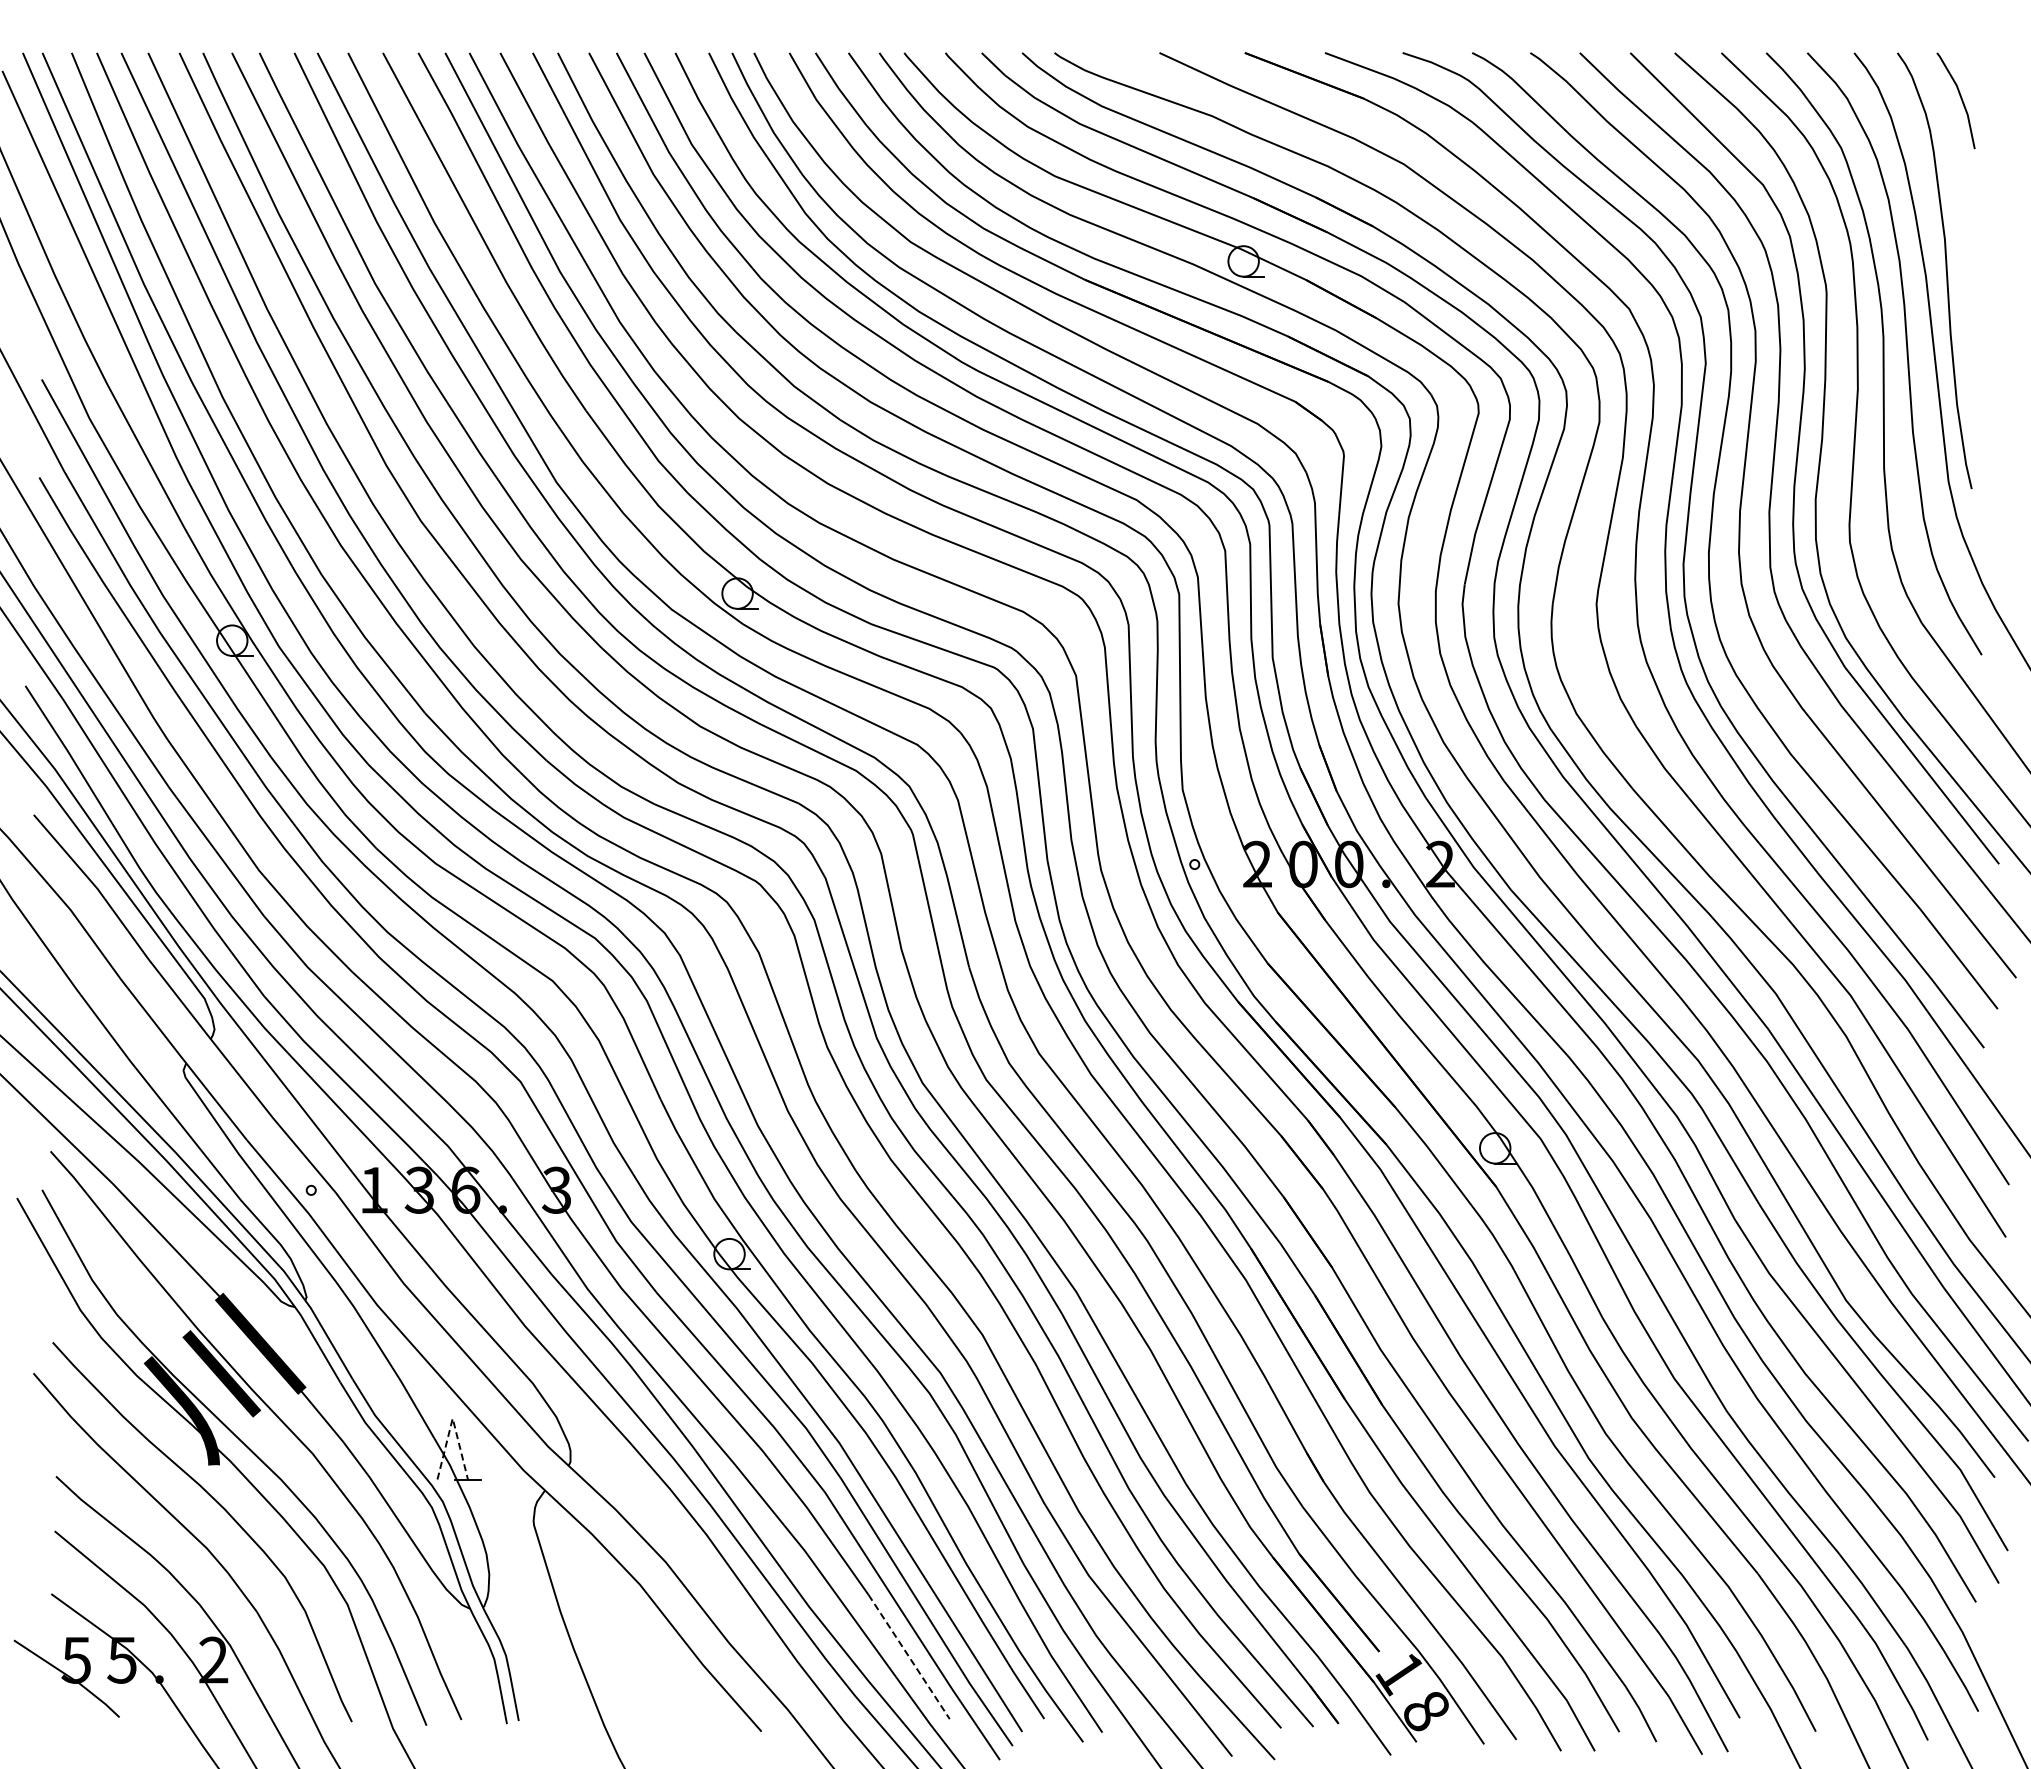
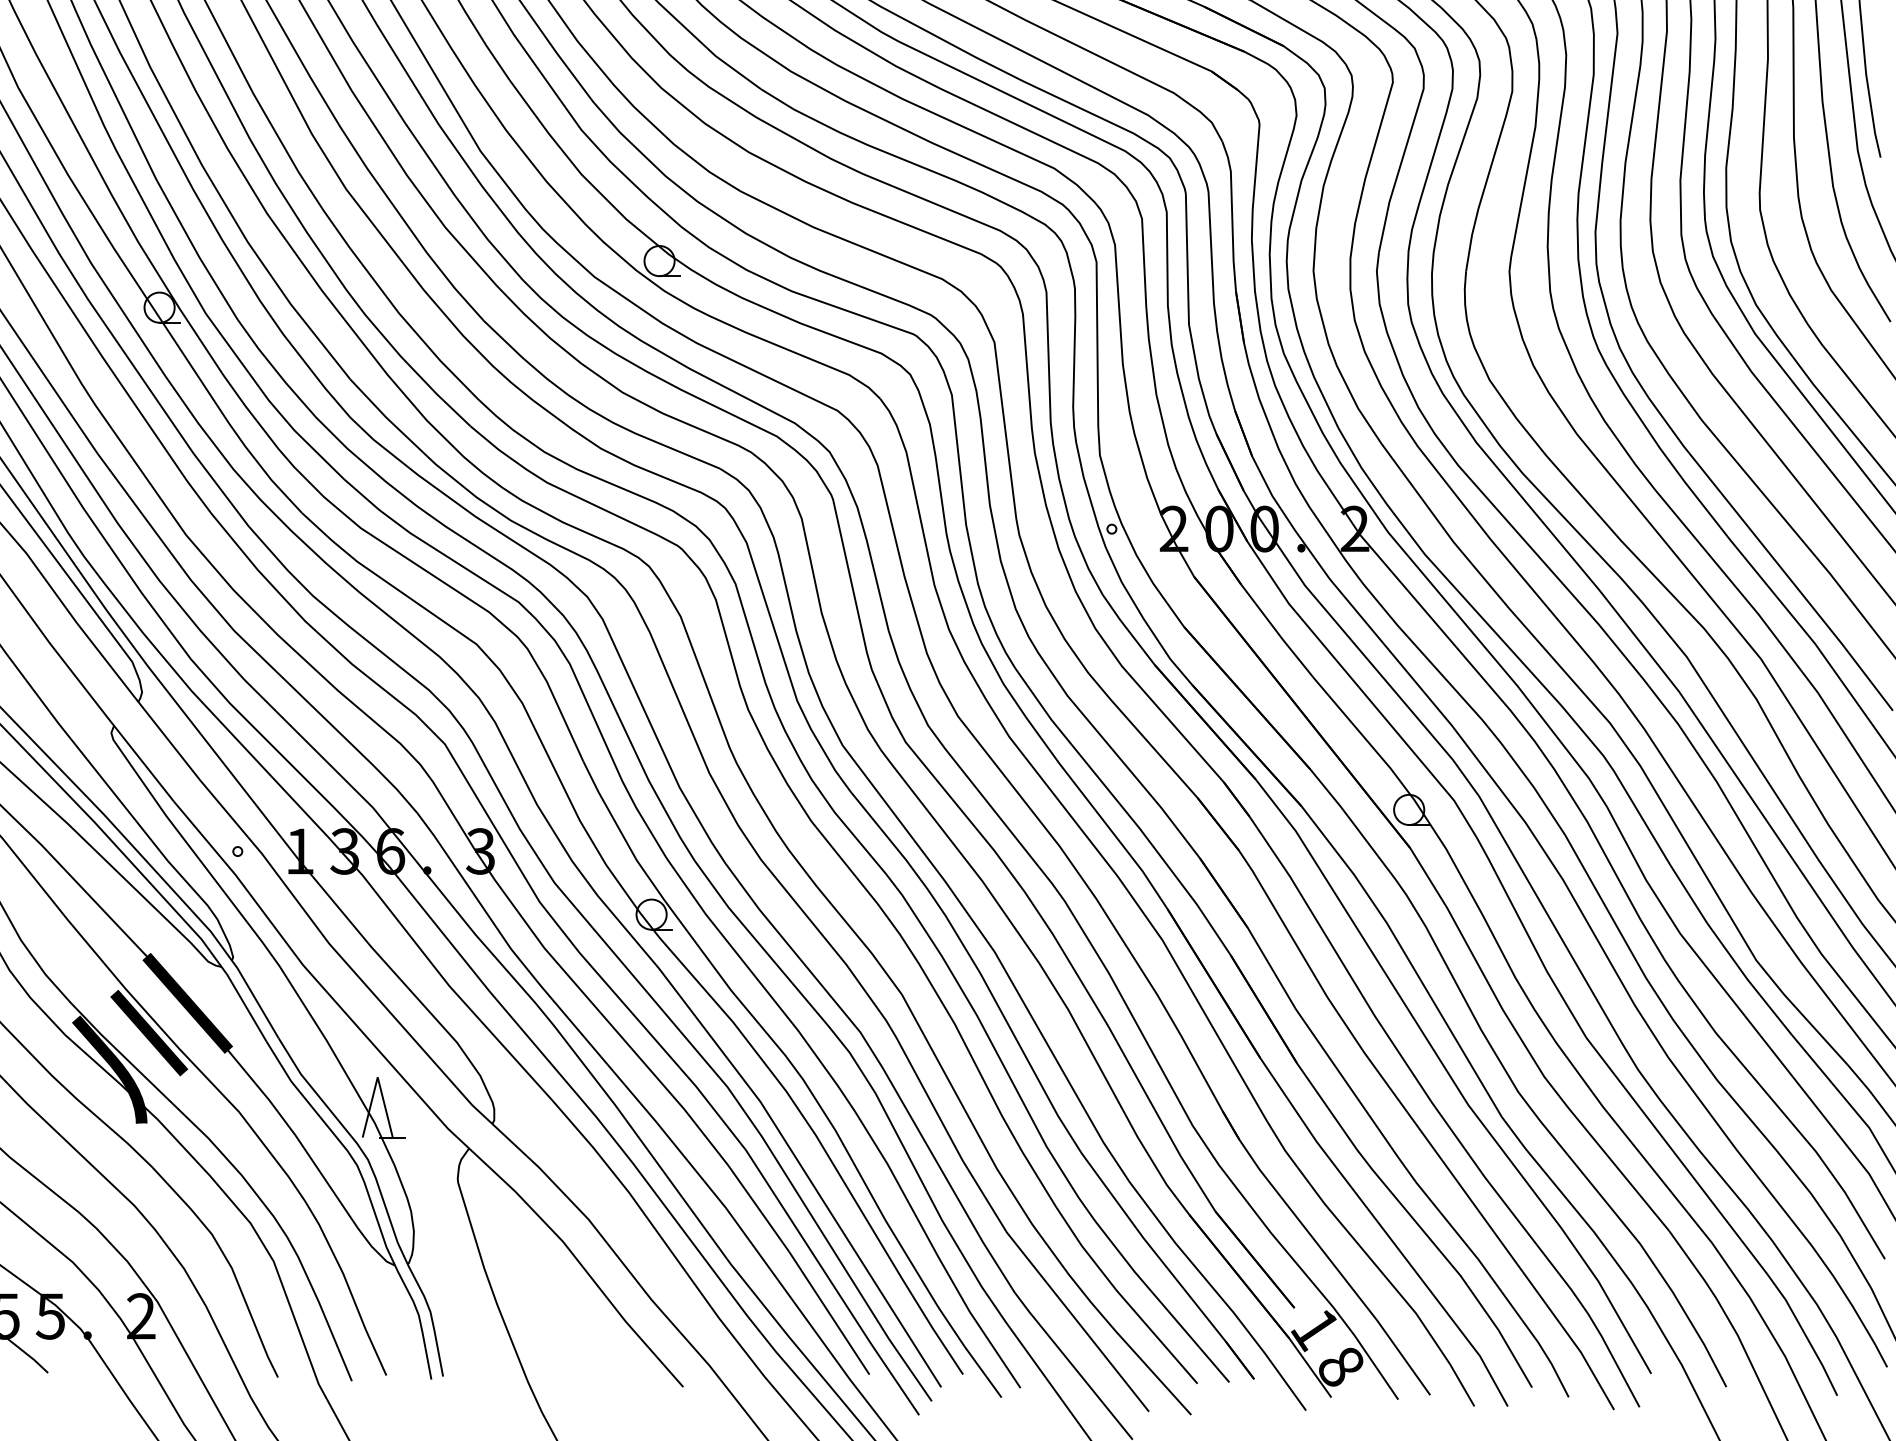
line: (452, 1418) -> (377, 1077), dashed -> solid
line: (909, 1657) -> (829, 1313), dashed -> solid

